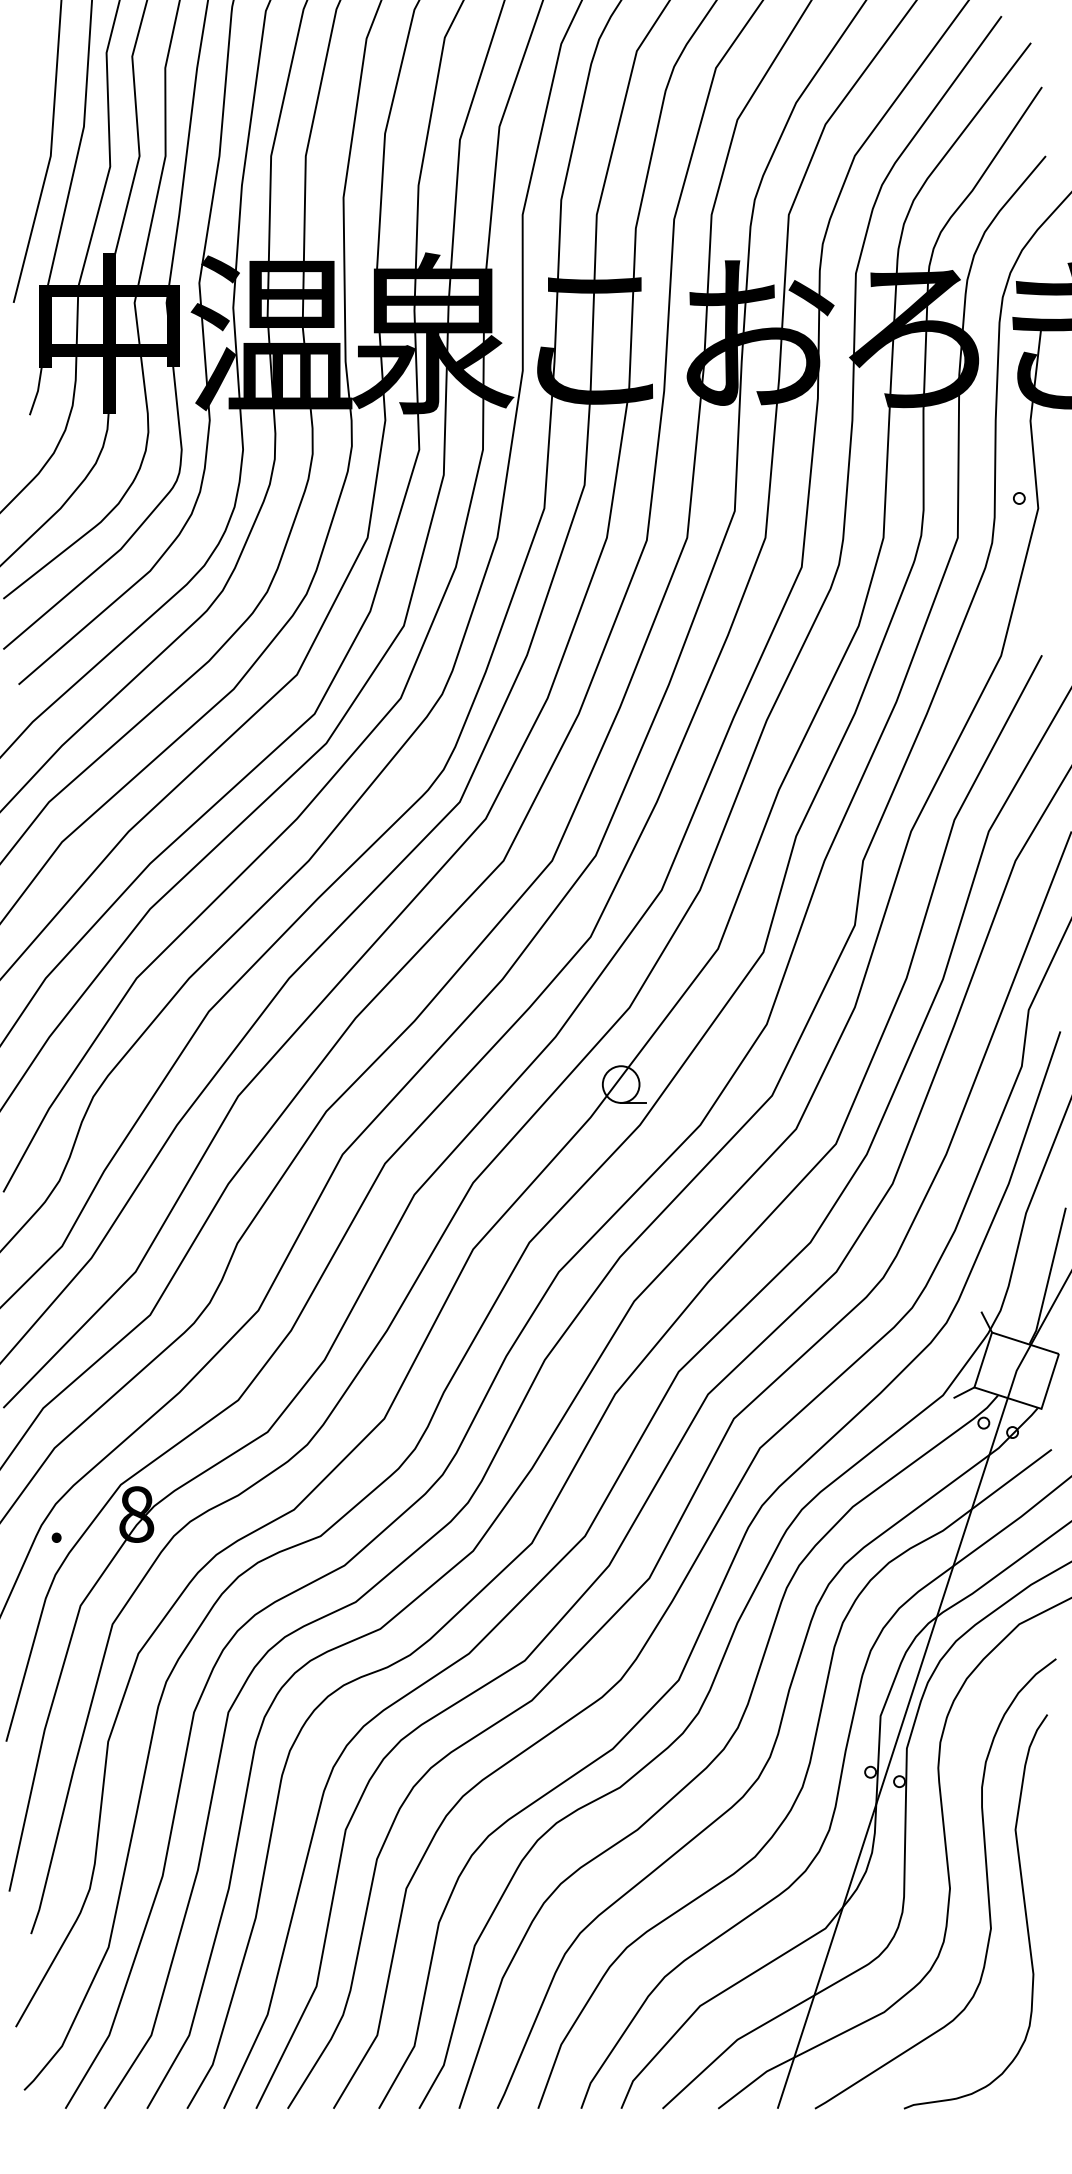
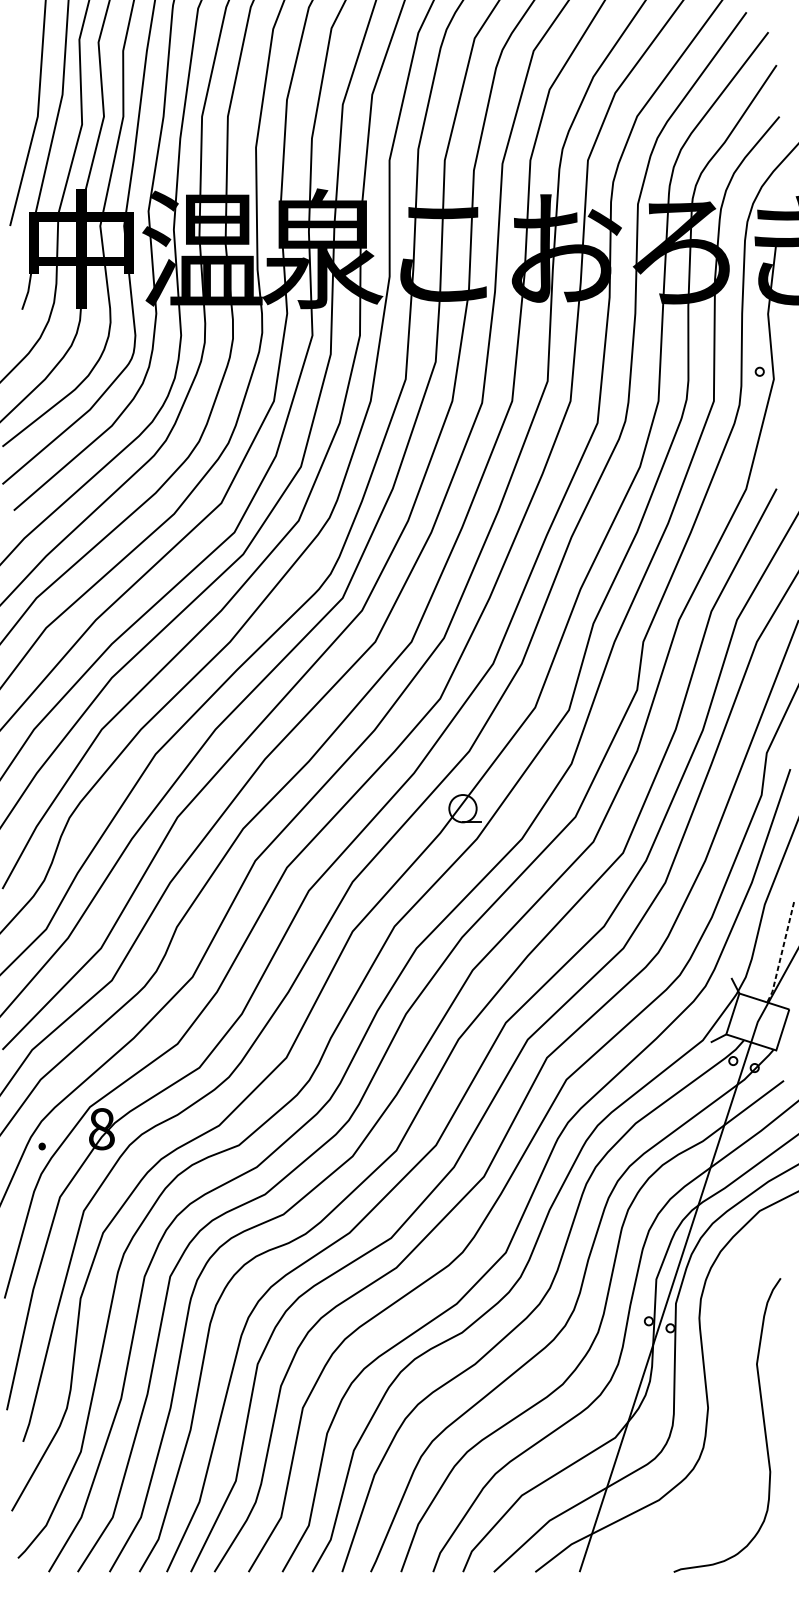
line: (1049, 1276) -> (782, 951), solid -> dashed
curve: (986, 1883) -> (735, 1404), removed

